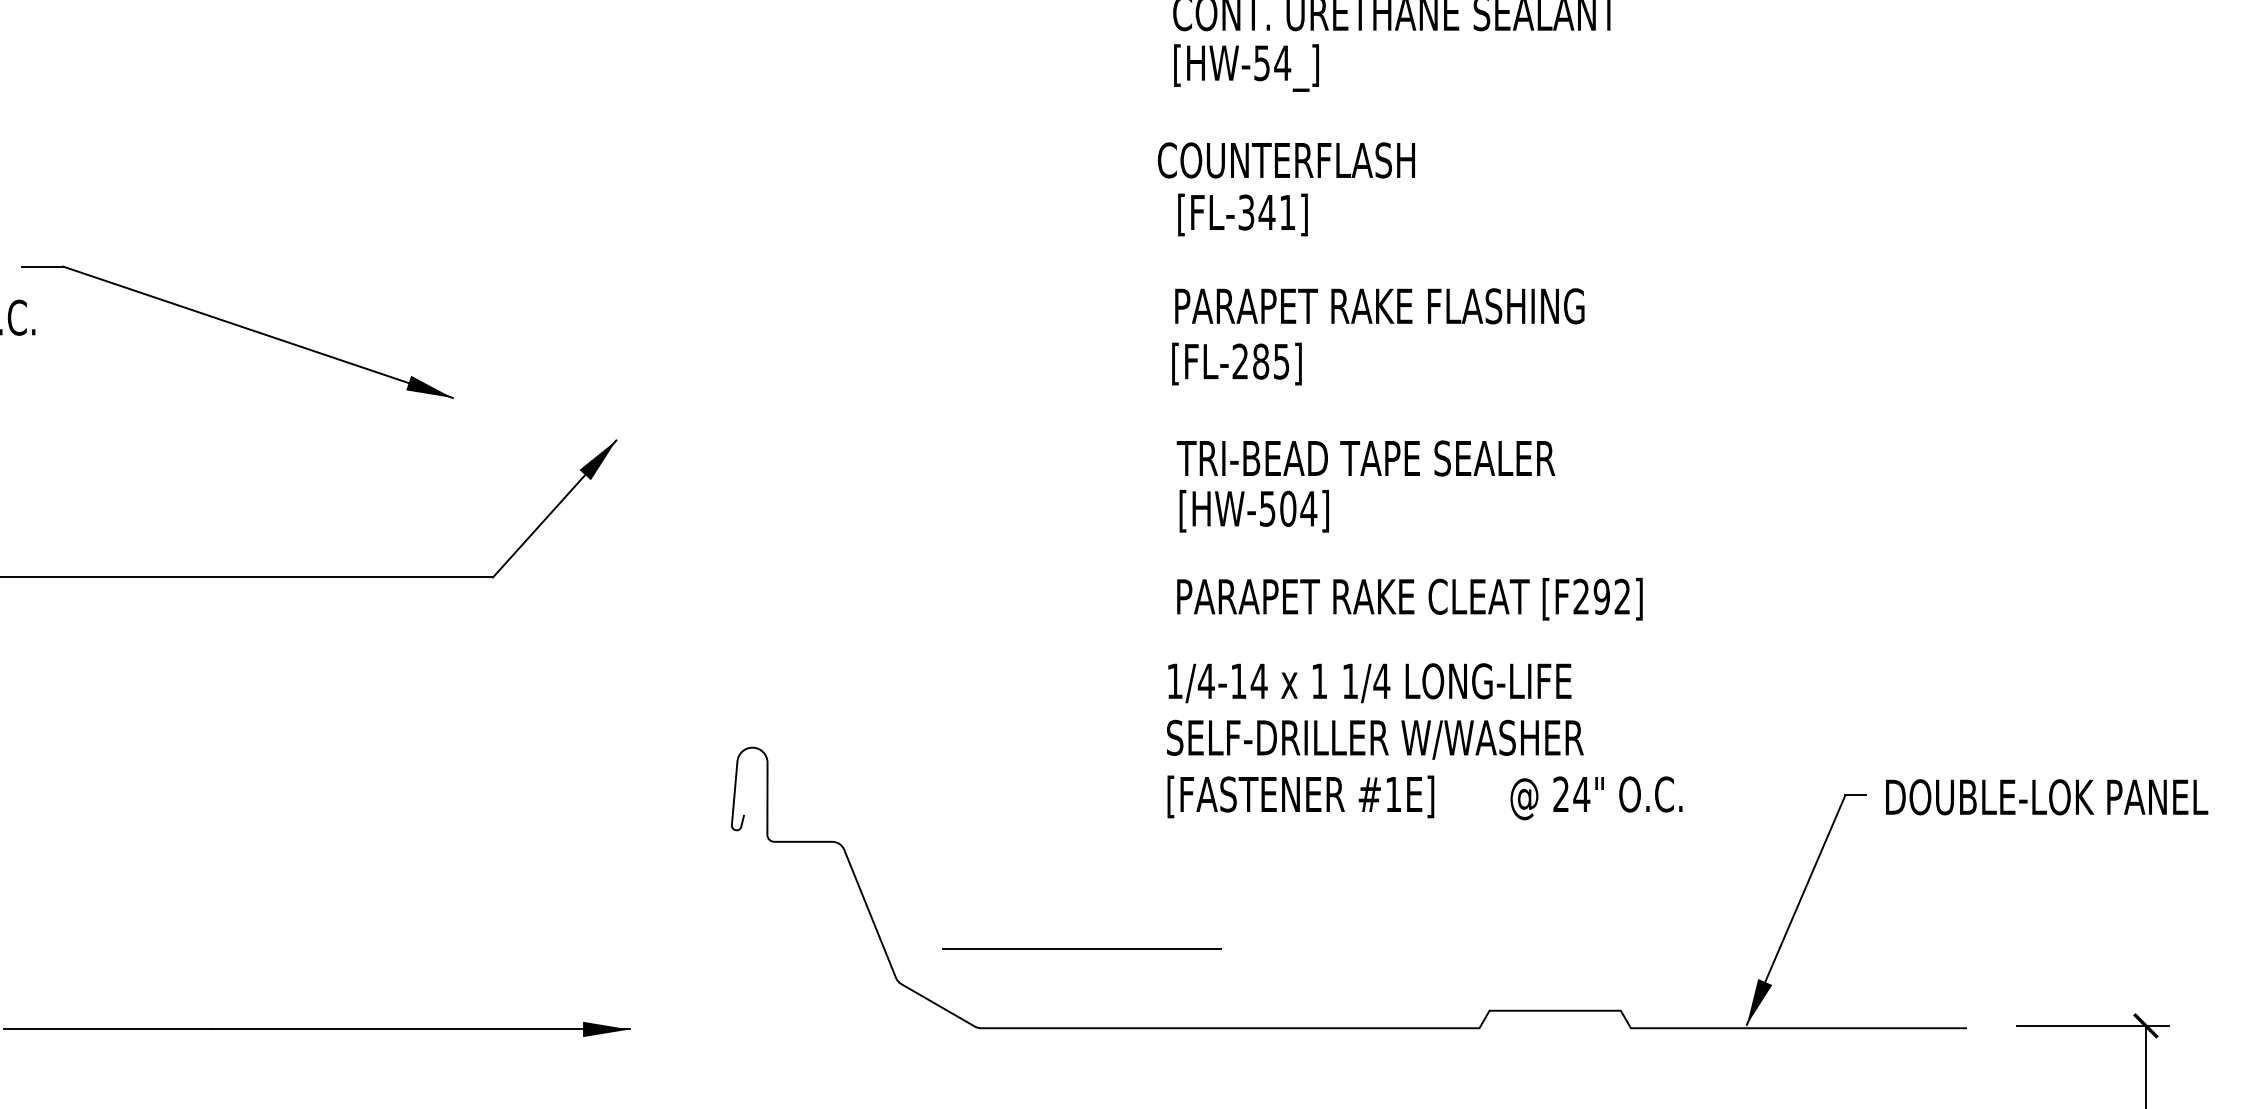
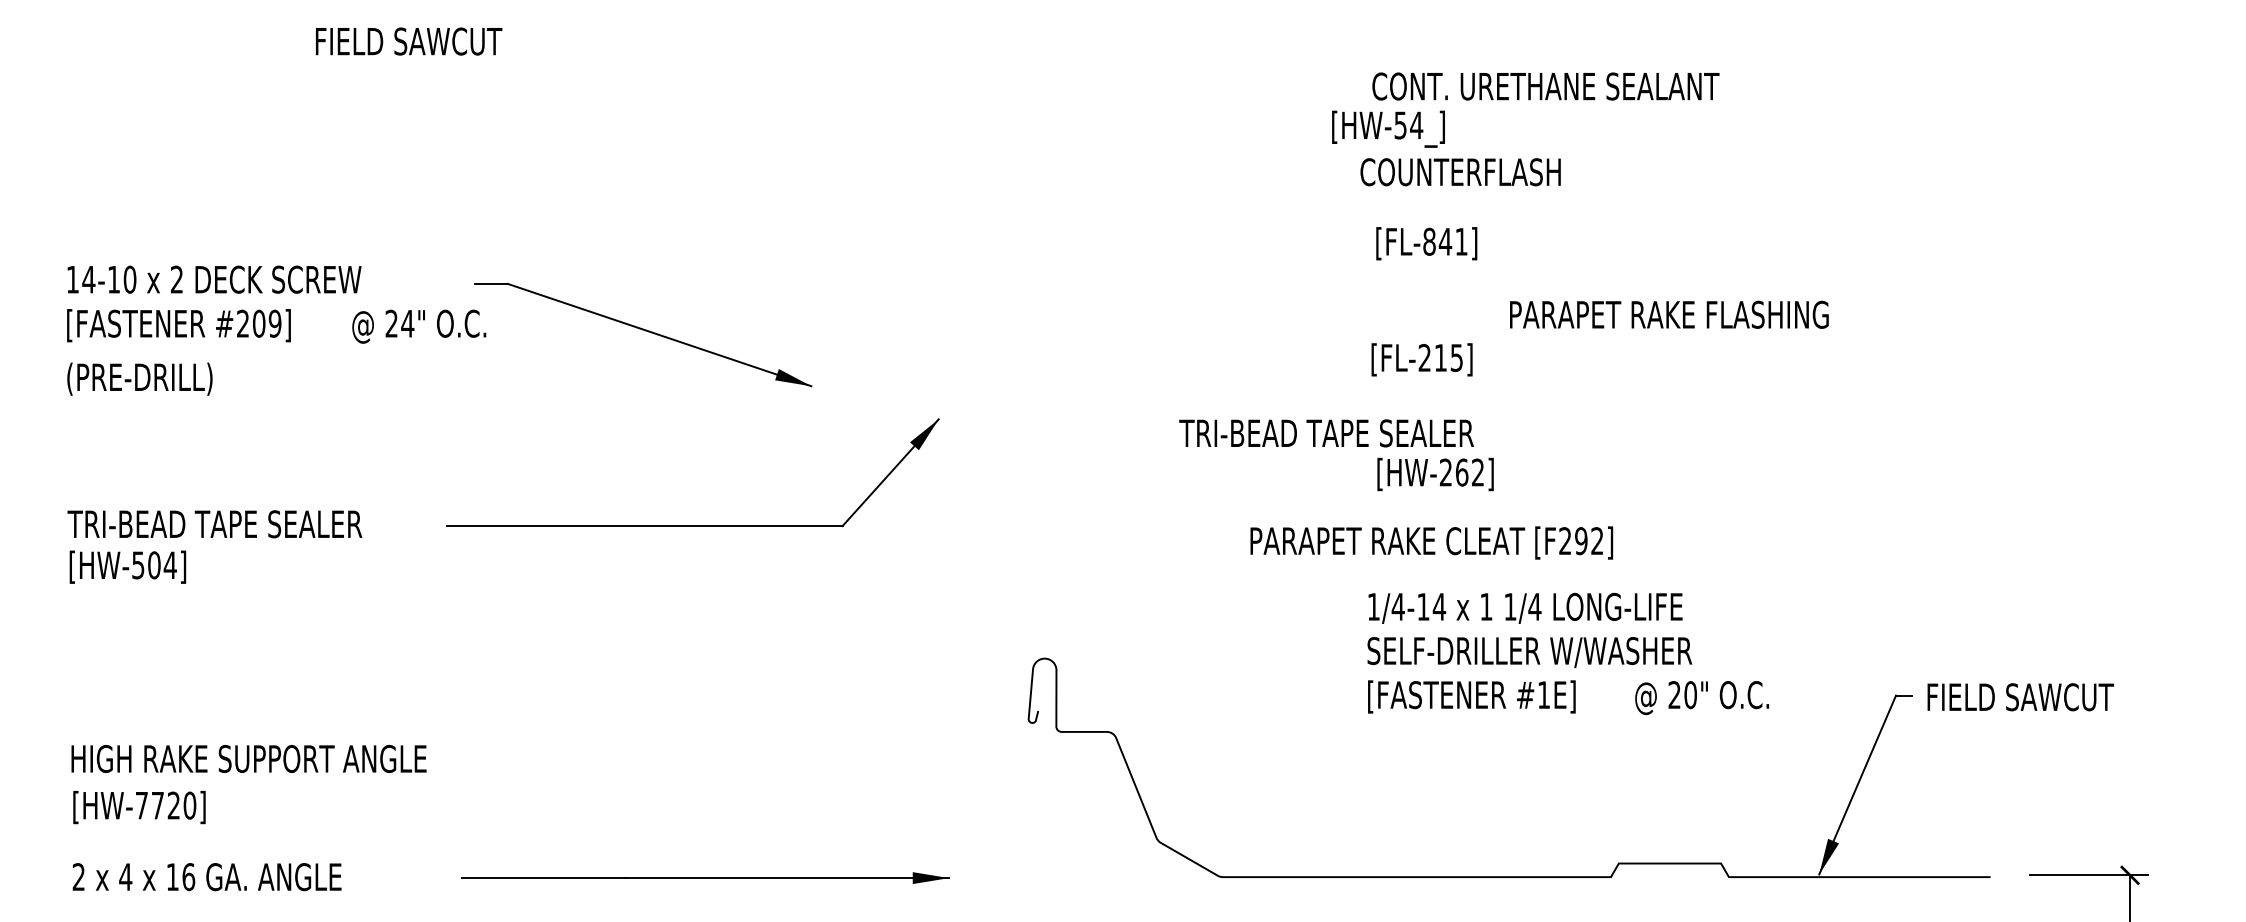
text: (1246, 67) -> (1388, 128), moved
text: (1286, 160) -> (1460, 172), moved
text: (1246, 212) -> (1429, 241), [FL-341] -> [FL-841]
text: (1380, 305) -> (1669, 314), moved
text: (1260, 361) -> (1440, 357), [FL-285] -> [FL-215]
text: (1365, 458) -> (1326, 433), moved
text: (1288, 508) -> (1462, 472), [HW-504] -> [HW-262]
text: (1409, 598) -> (1431, 542), moved
text: (1581, 795) -> (1690, 695), 24" -> 20"
text: (2048, 797) -> (2054, 697), DOUBLE-LOK PANEL -> FIELD SAWCUT
line: (1082, 949) -> (1301, 815), removed

